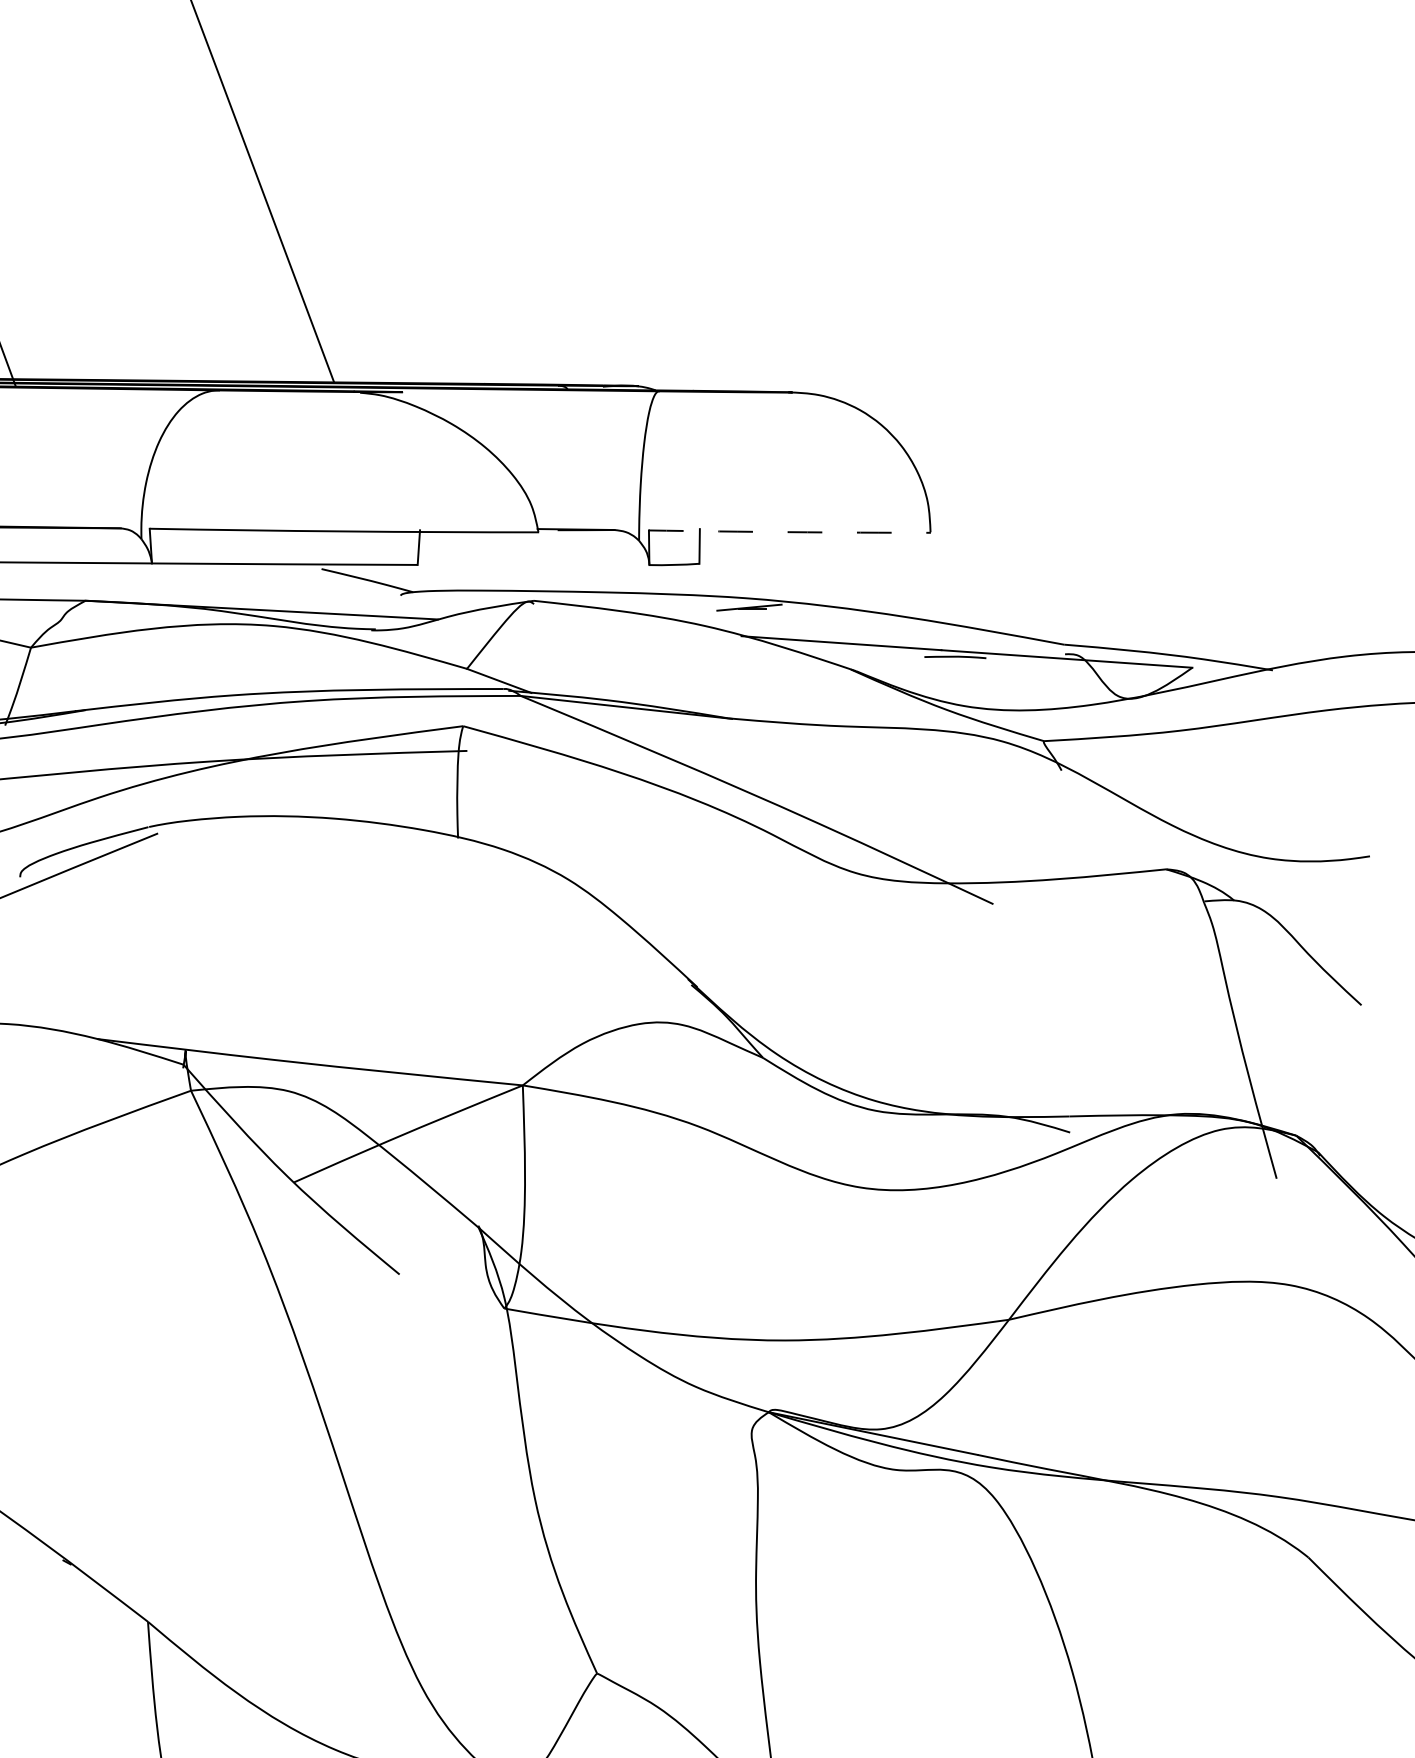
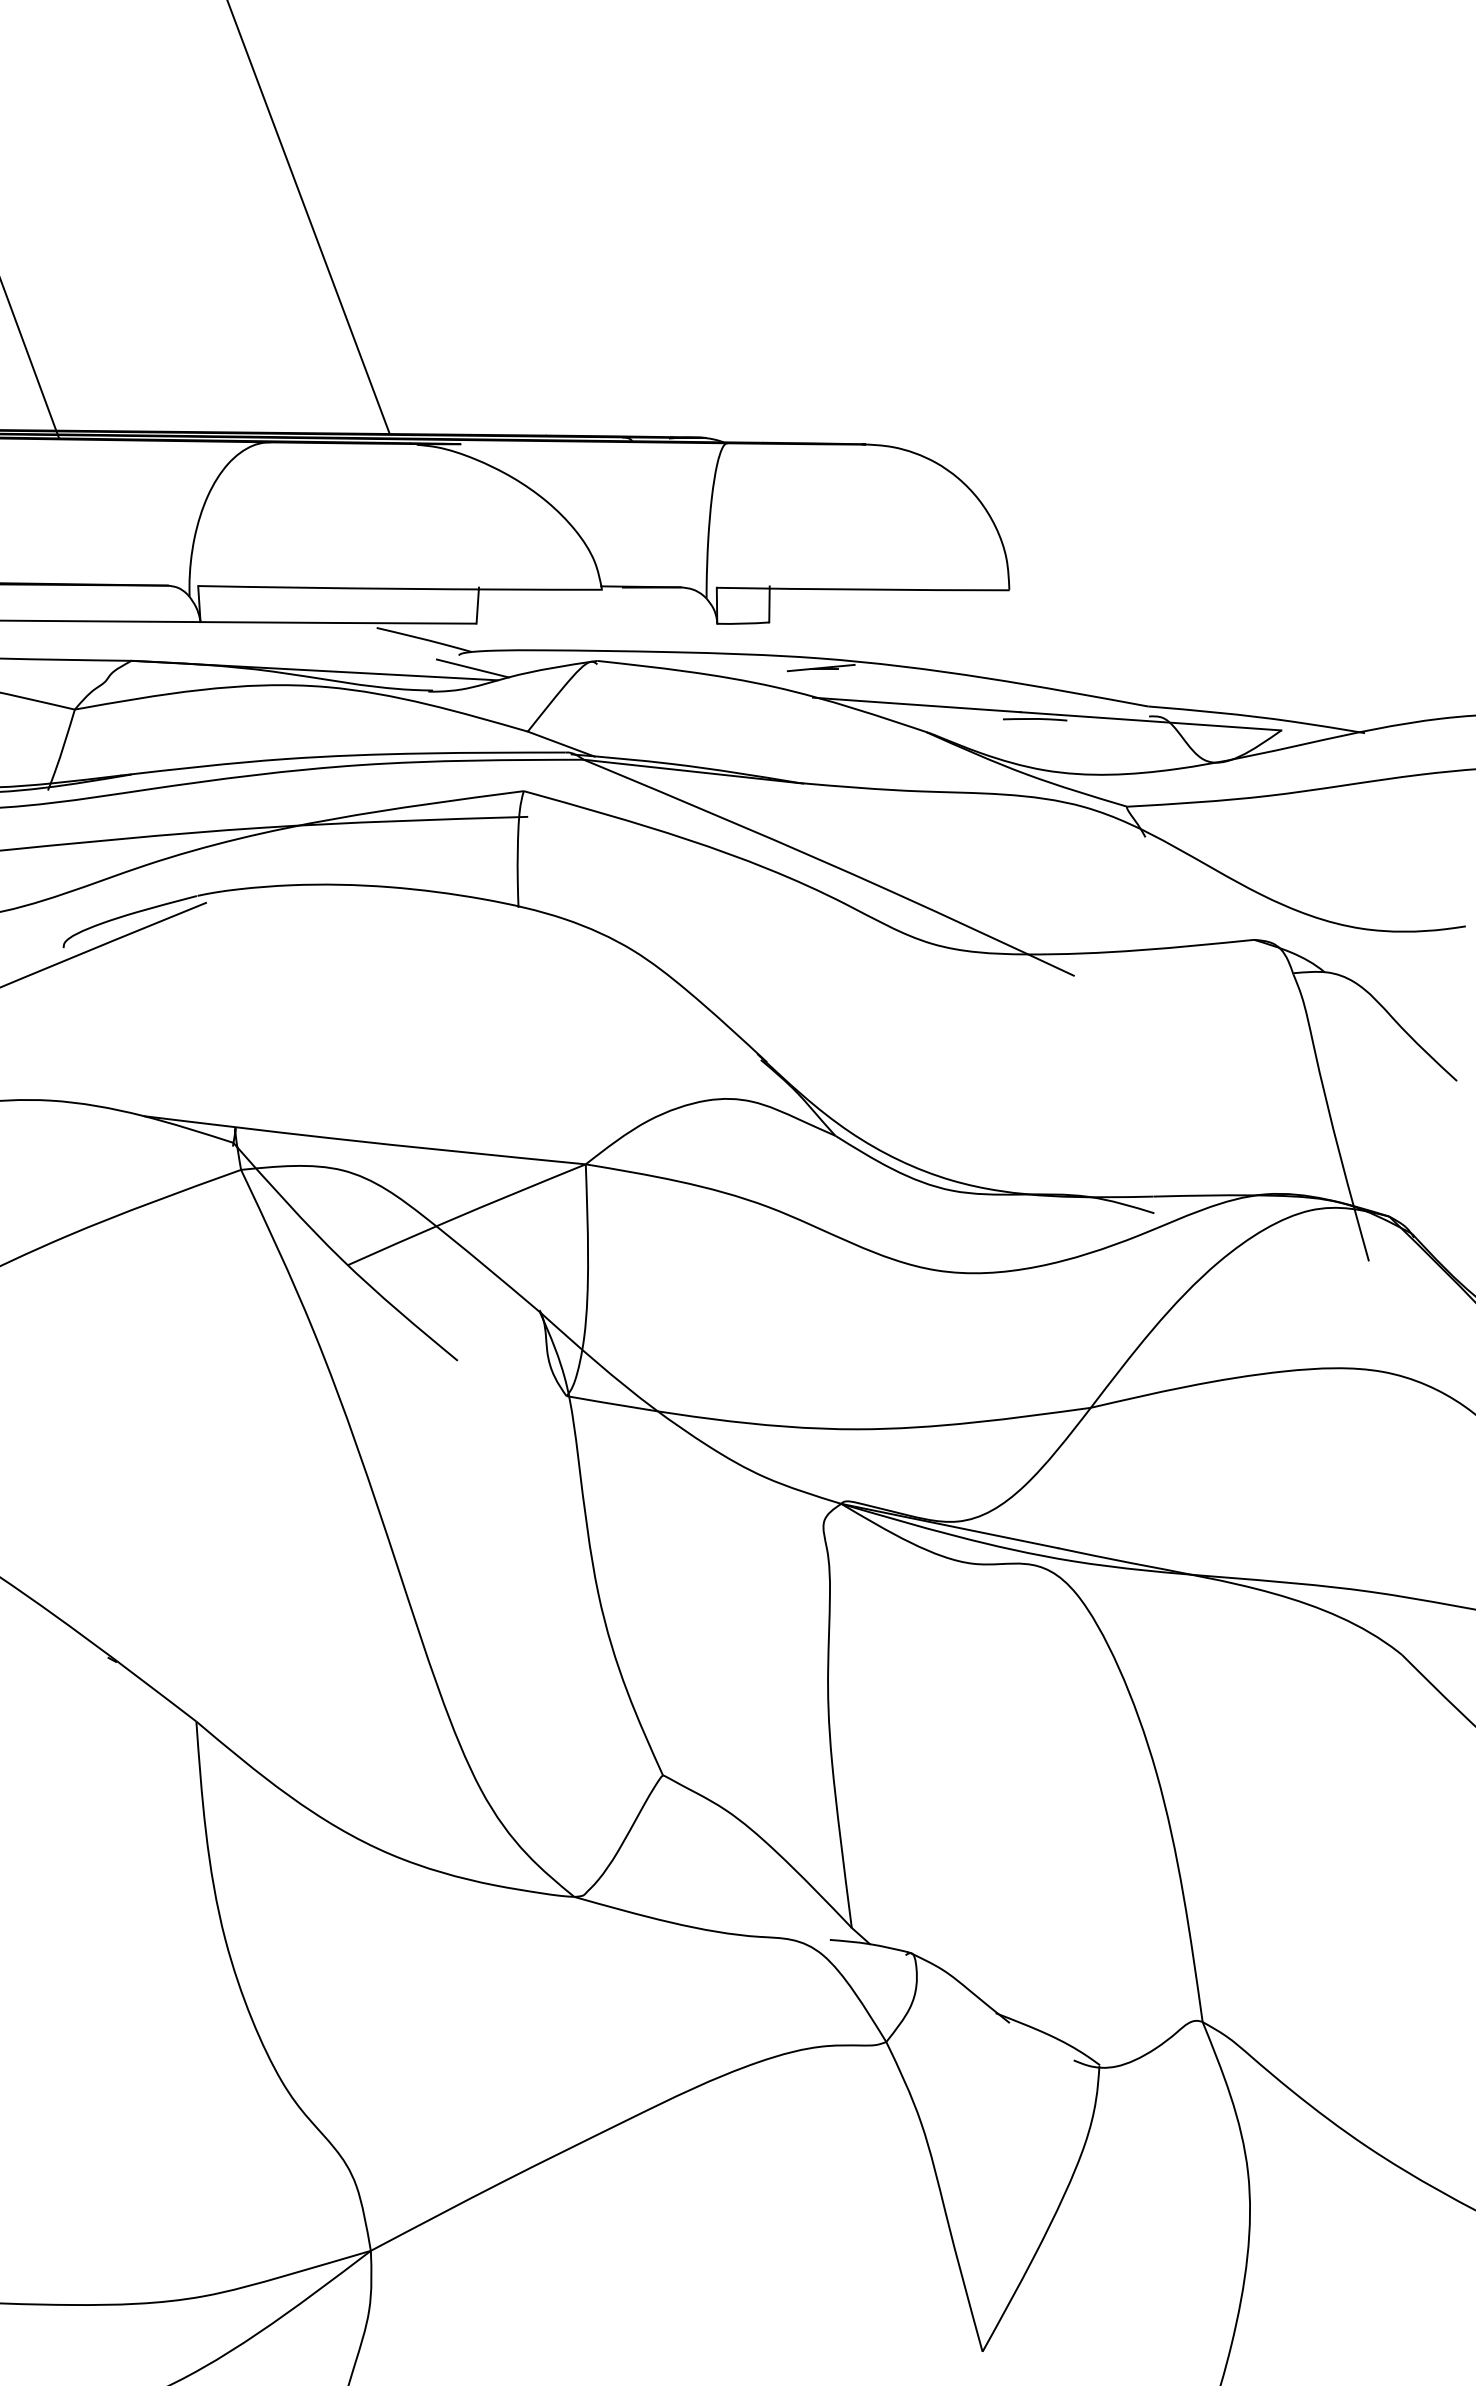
arc: (790, 532) -> (863, 589), dashed -> solid
line: (413, 608) -> (472, 668), added

